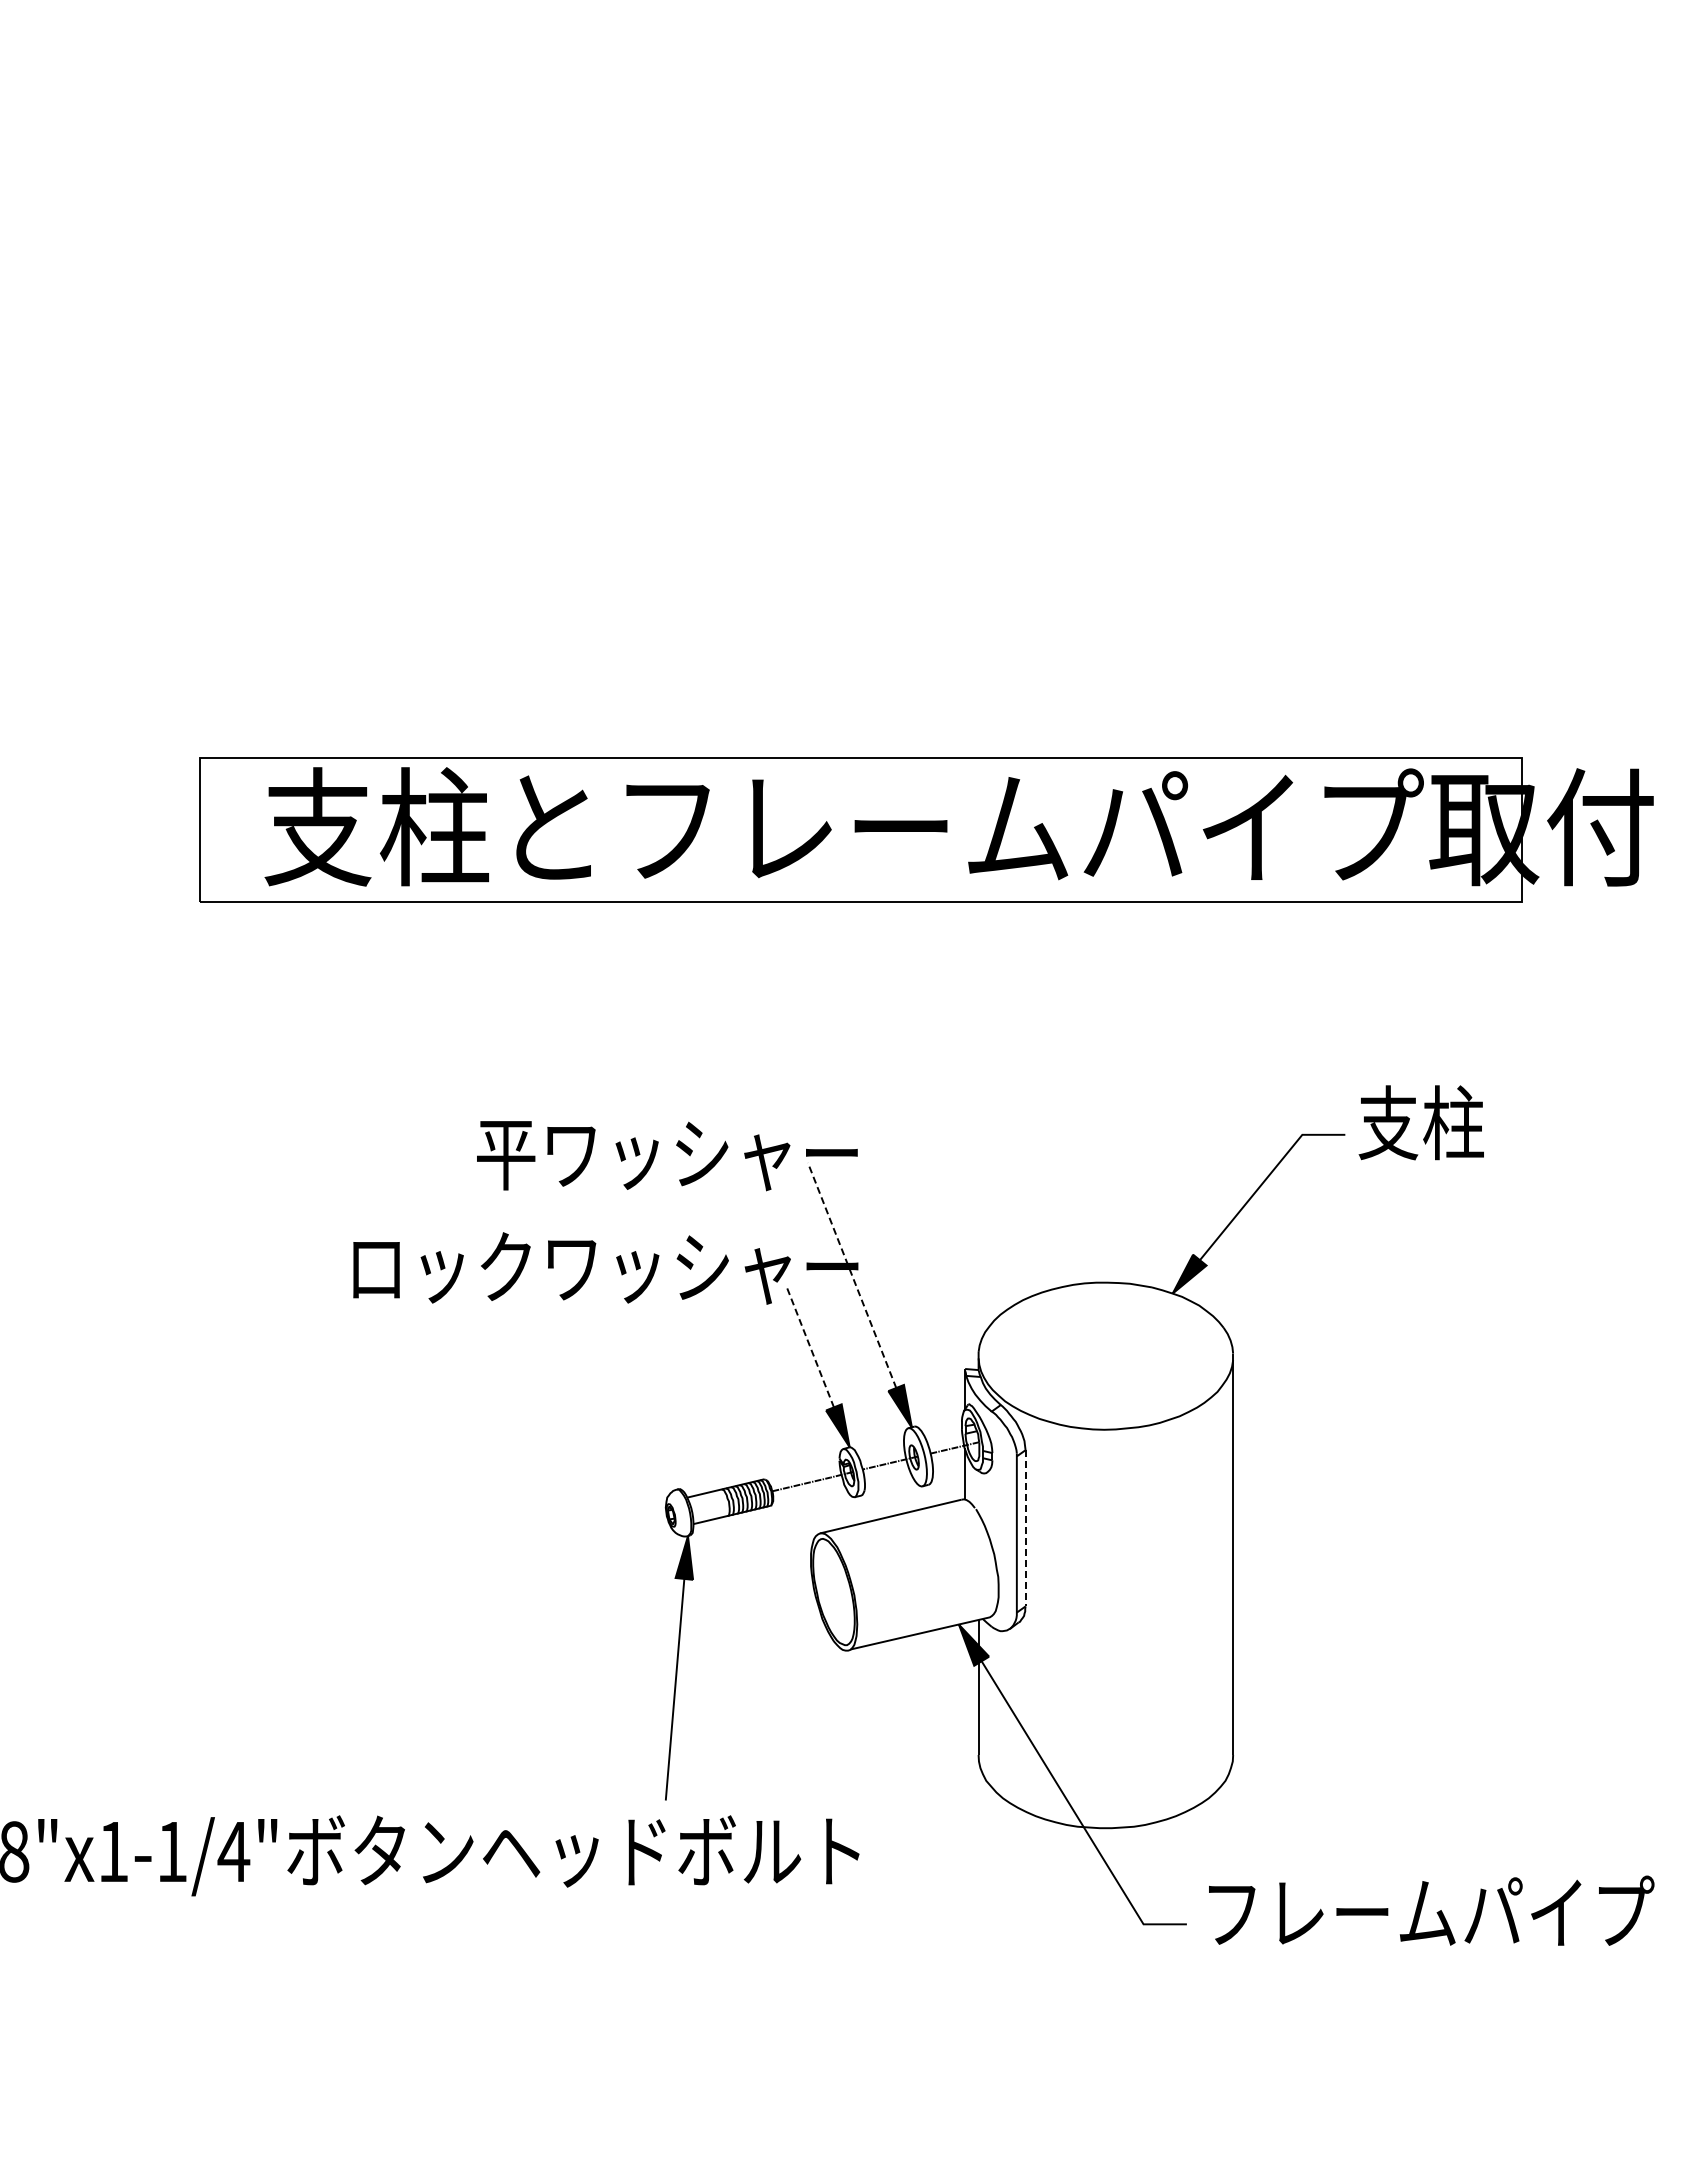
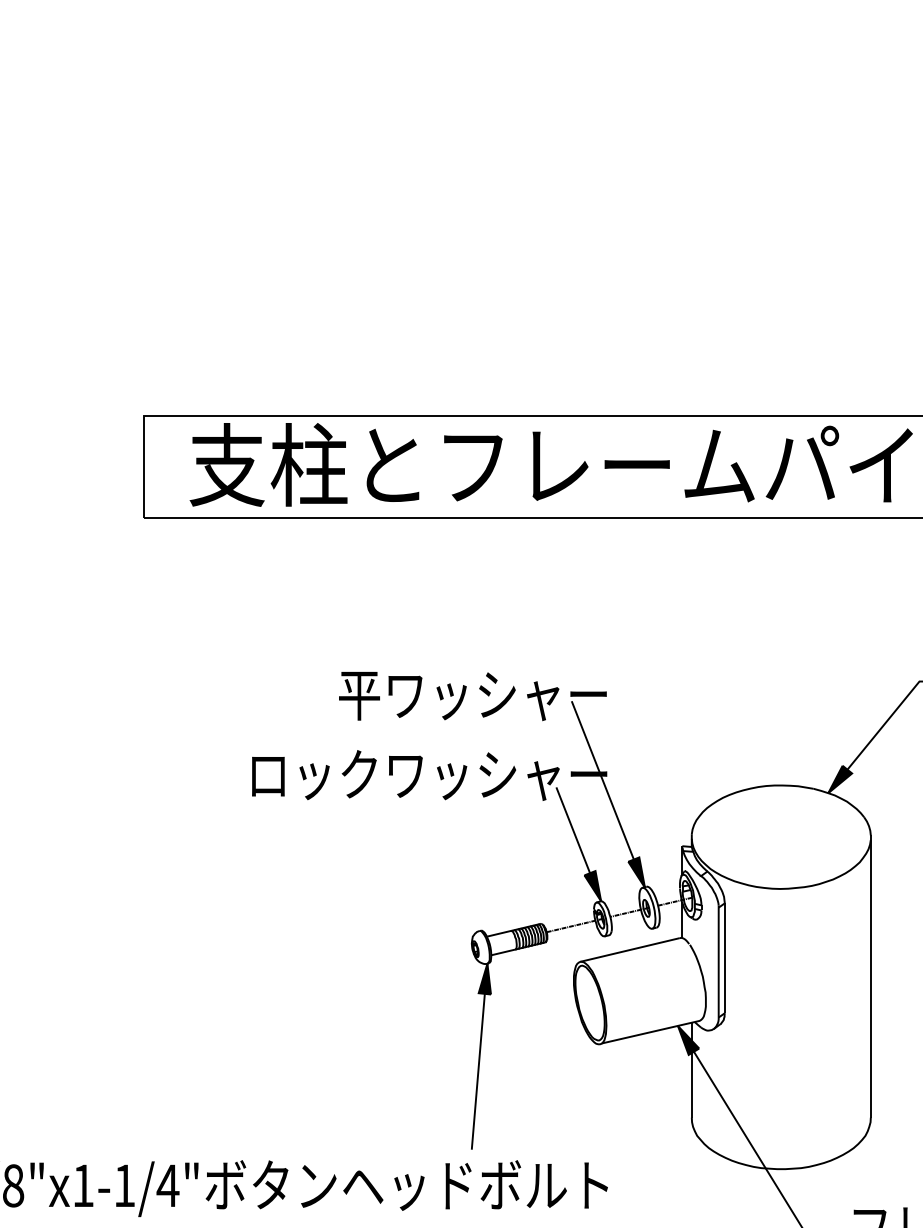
line: (851, 1275) -> (602, 780), dashed -> solid
line: (810, 1346) -> (573, 830), dashed -> solid
line: (1025, 1528) -> (724, 958), dashed -> solid

